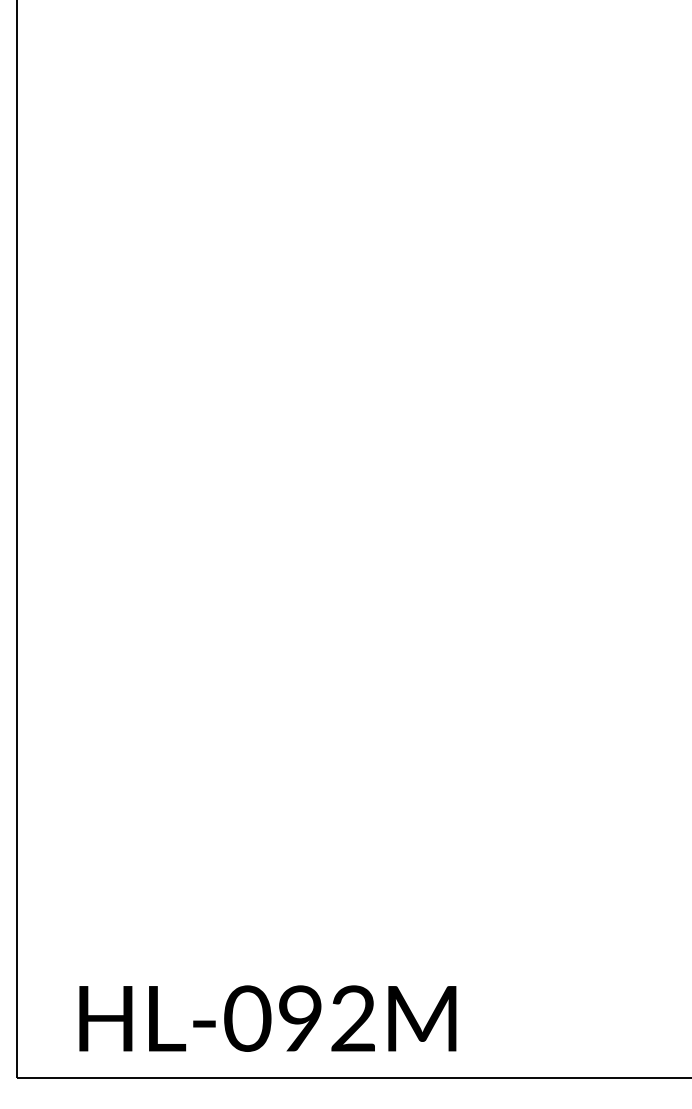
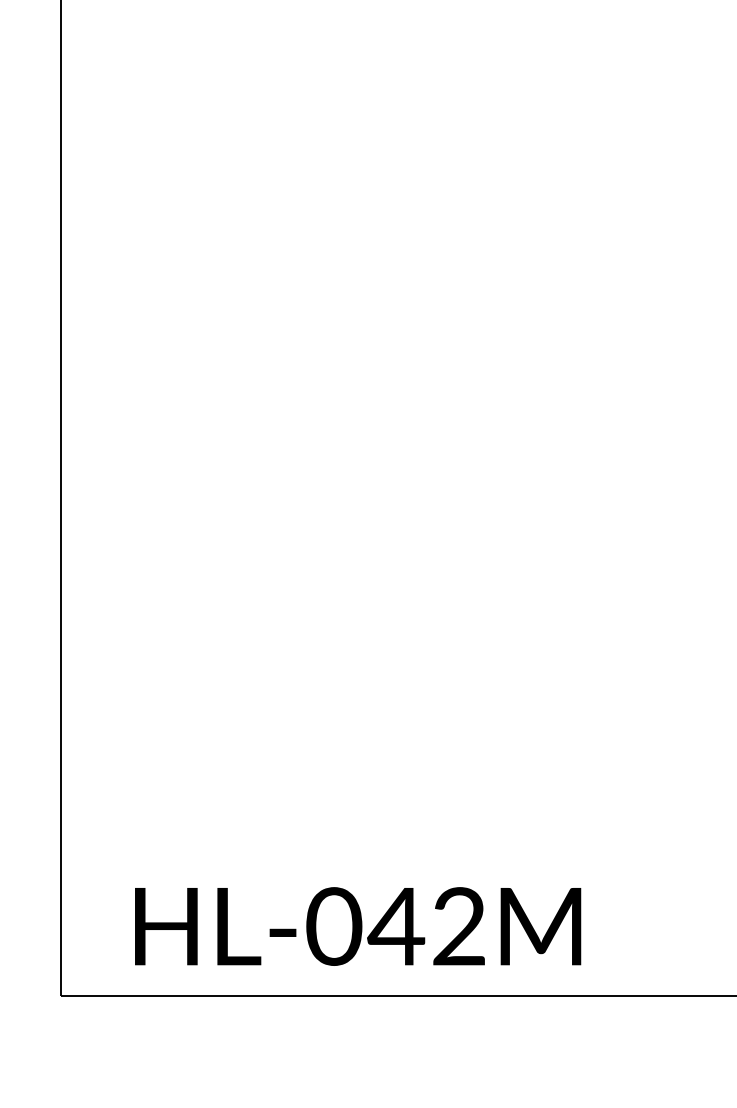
text: (299, 1018) -> (395, 926), HL-092M -> HL-042M

